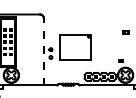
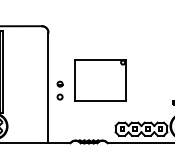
line: (43, 51) -> (47, 87), dashed -> solid

